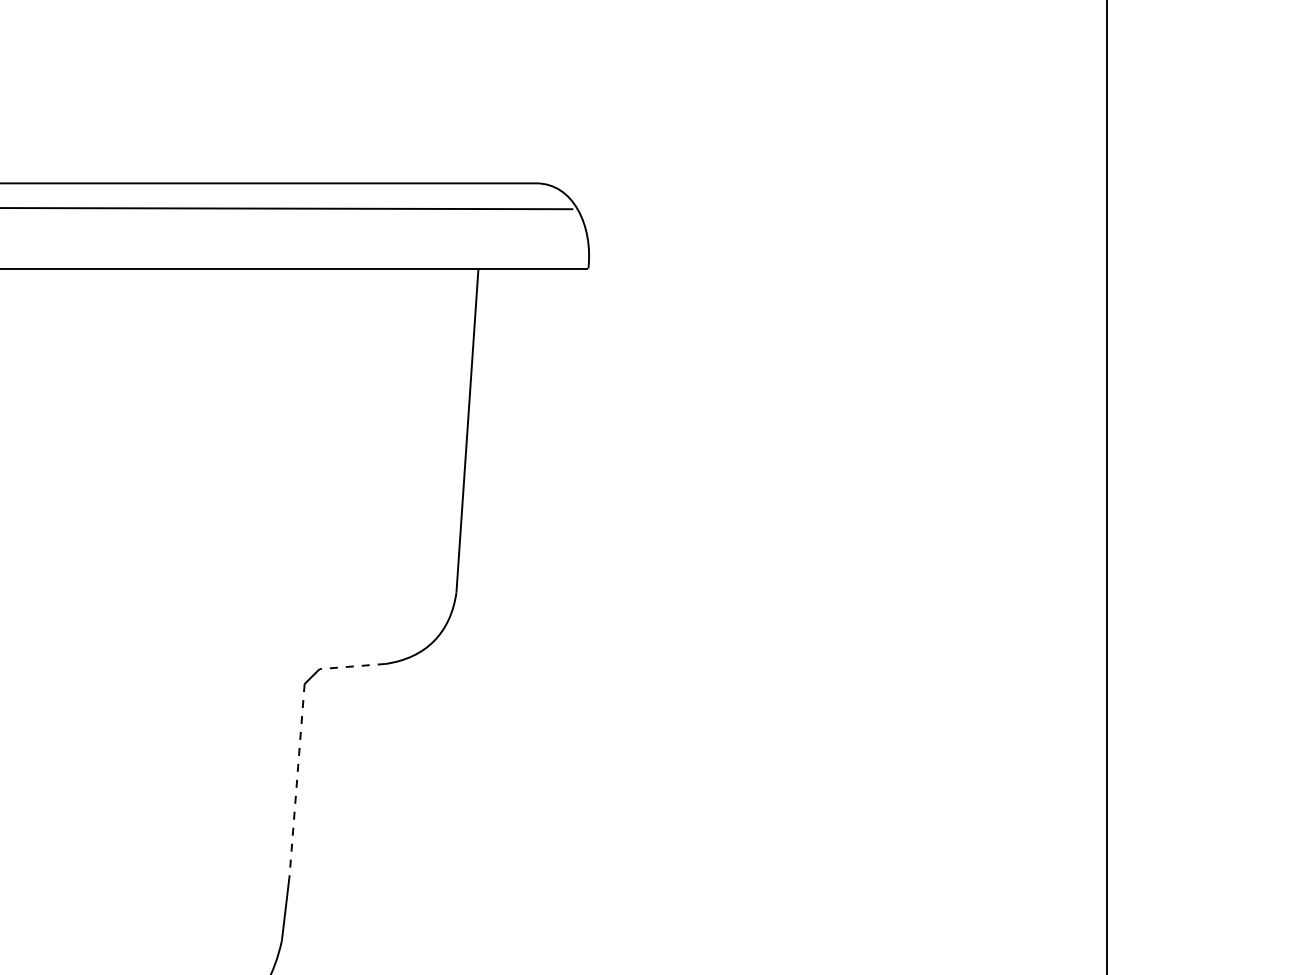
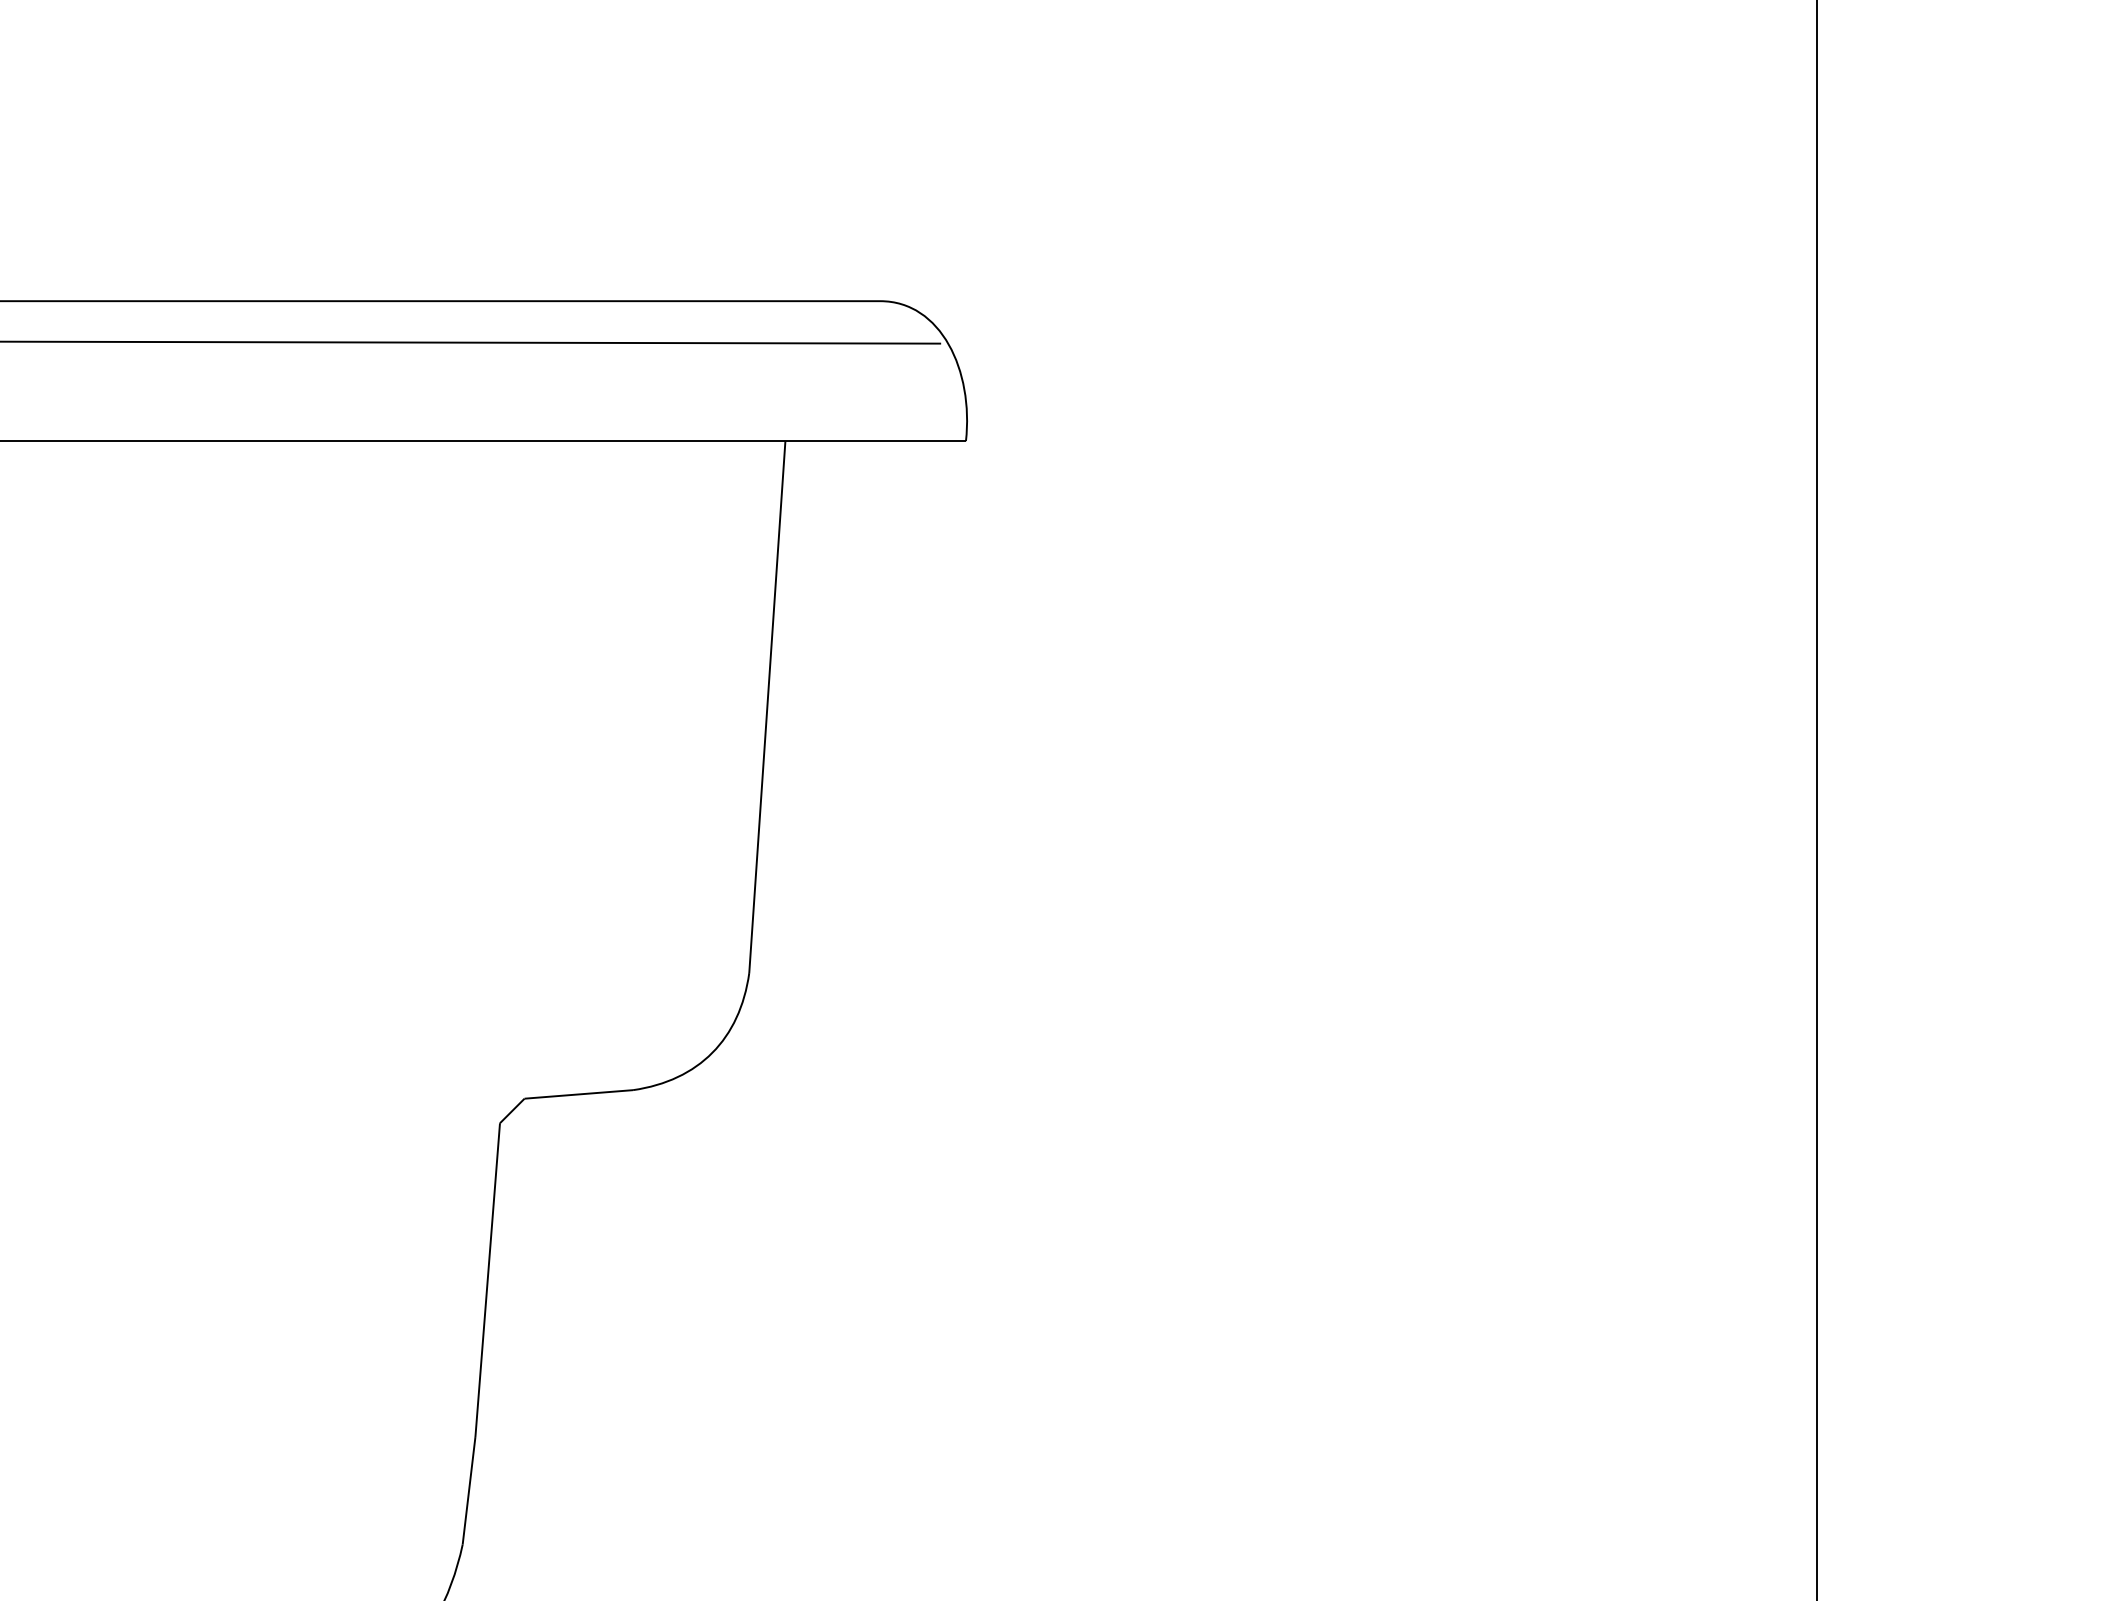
line: (352, 666) -> (578, 1094), dashed -> solid
line: (297, 779) -> (488, 1279), dashed -> solid

